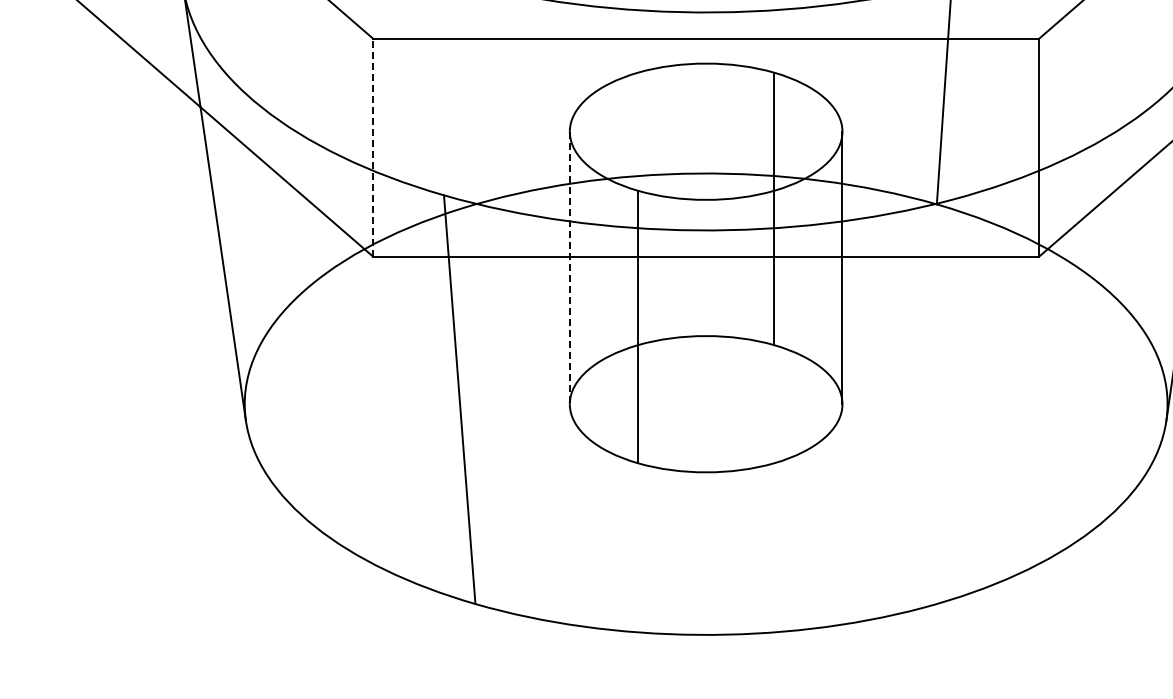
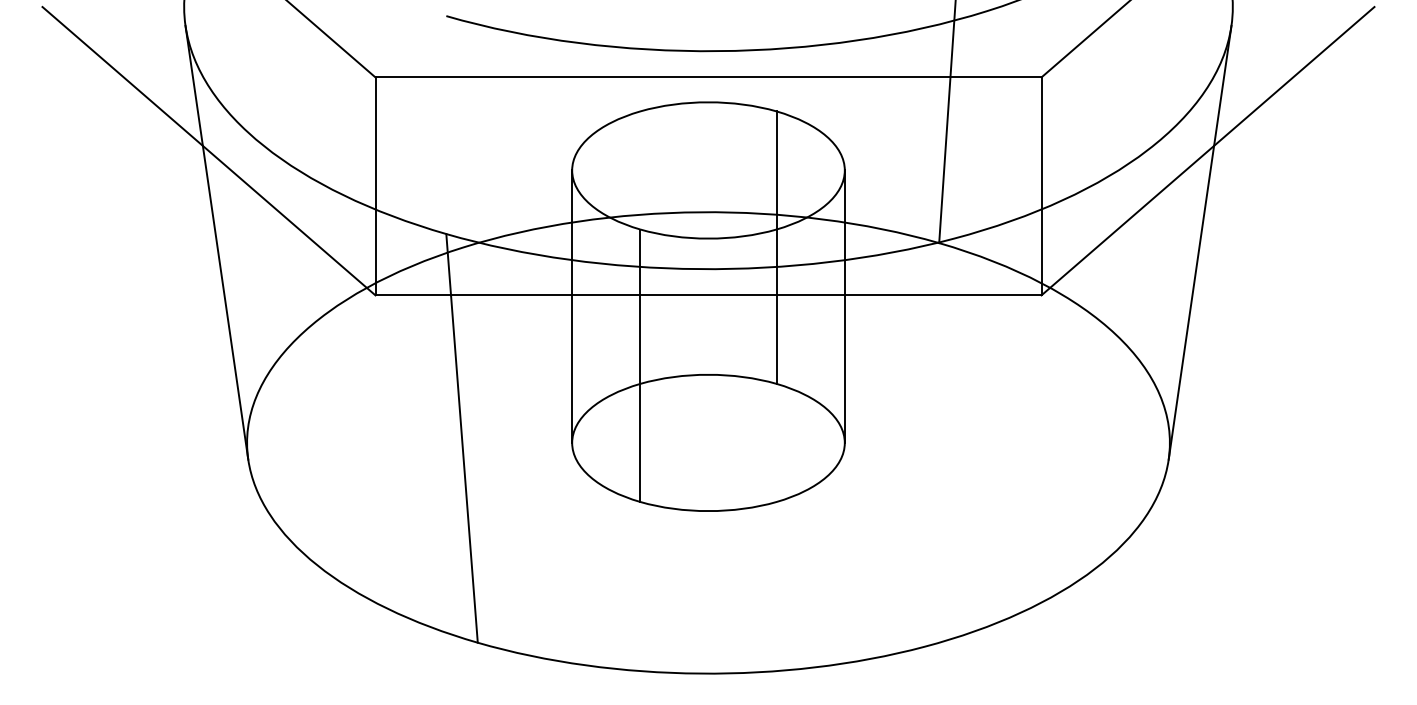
line: (373, 147) -> (375, 186), dashed -> solid
line: (570, 268) -> (572, 307), dashed -> solid

